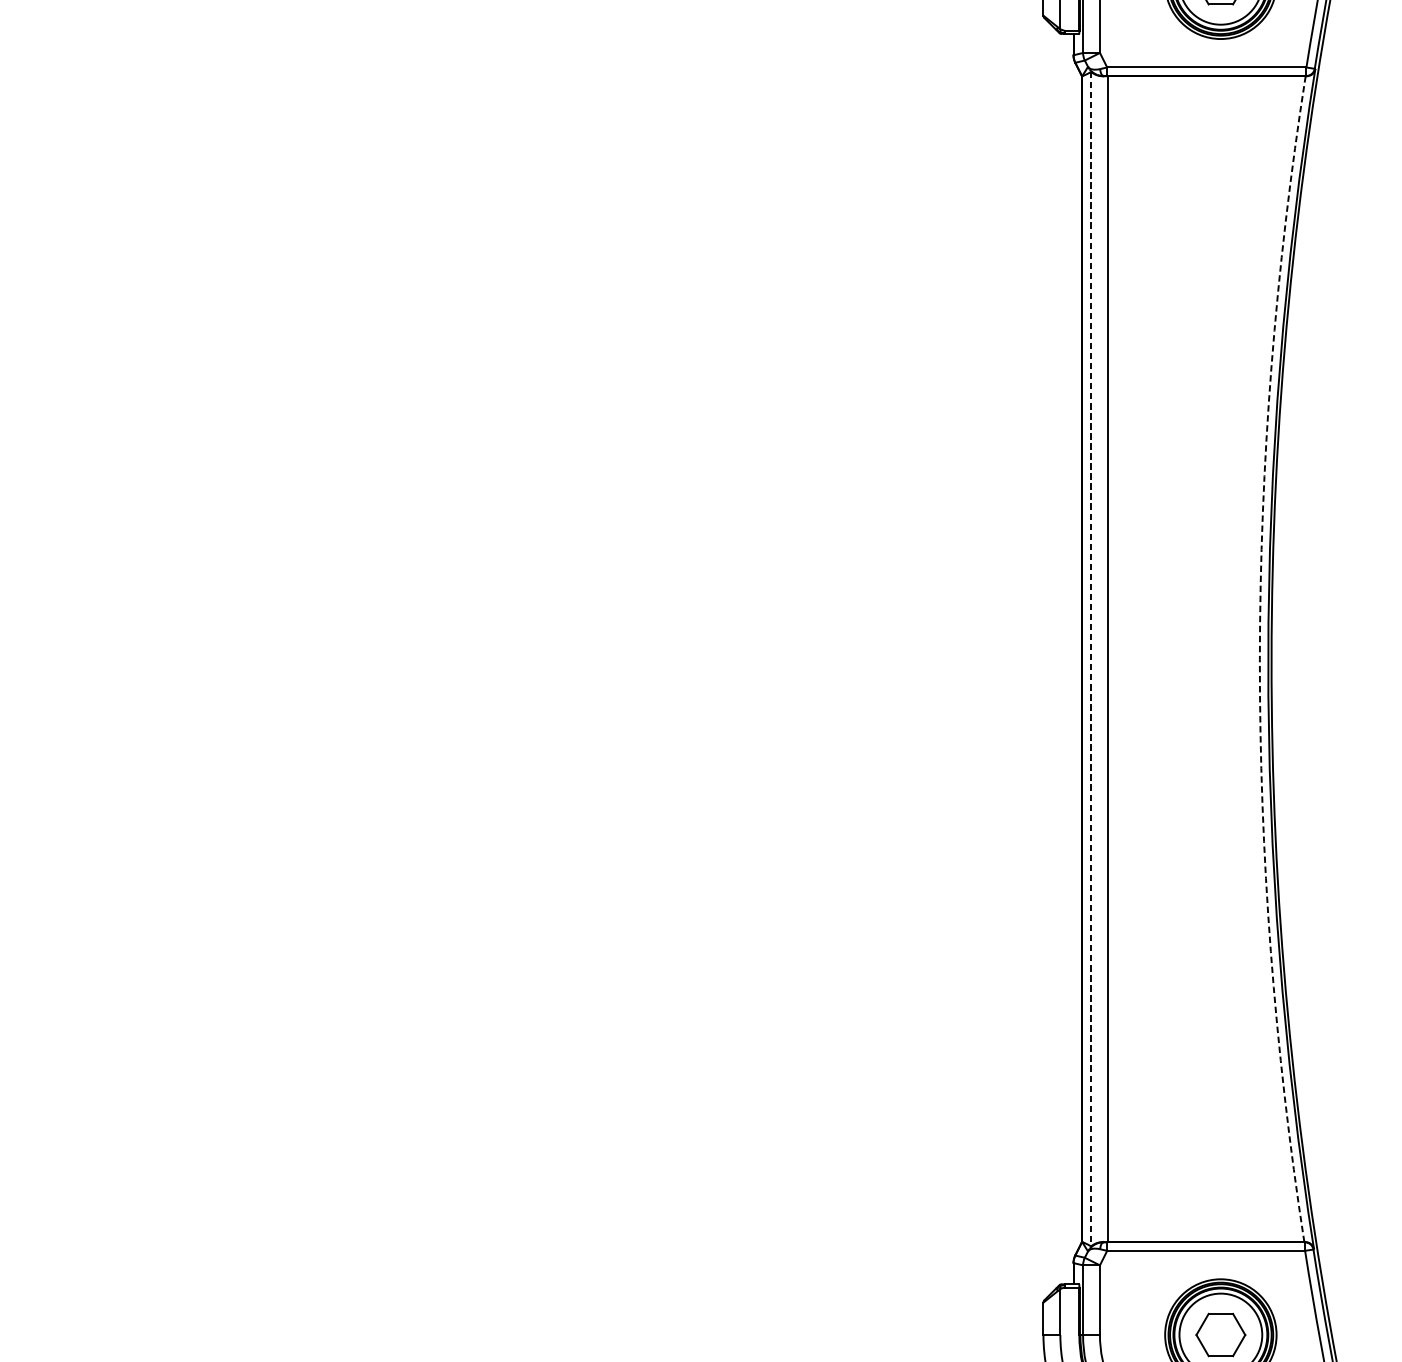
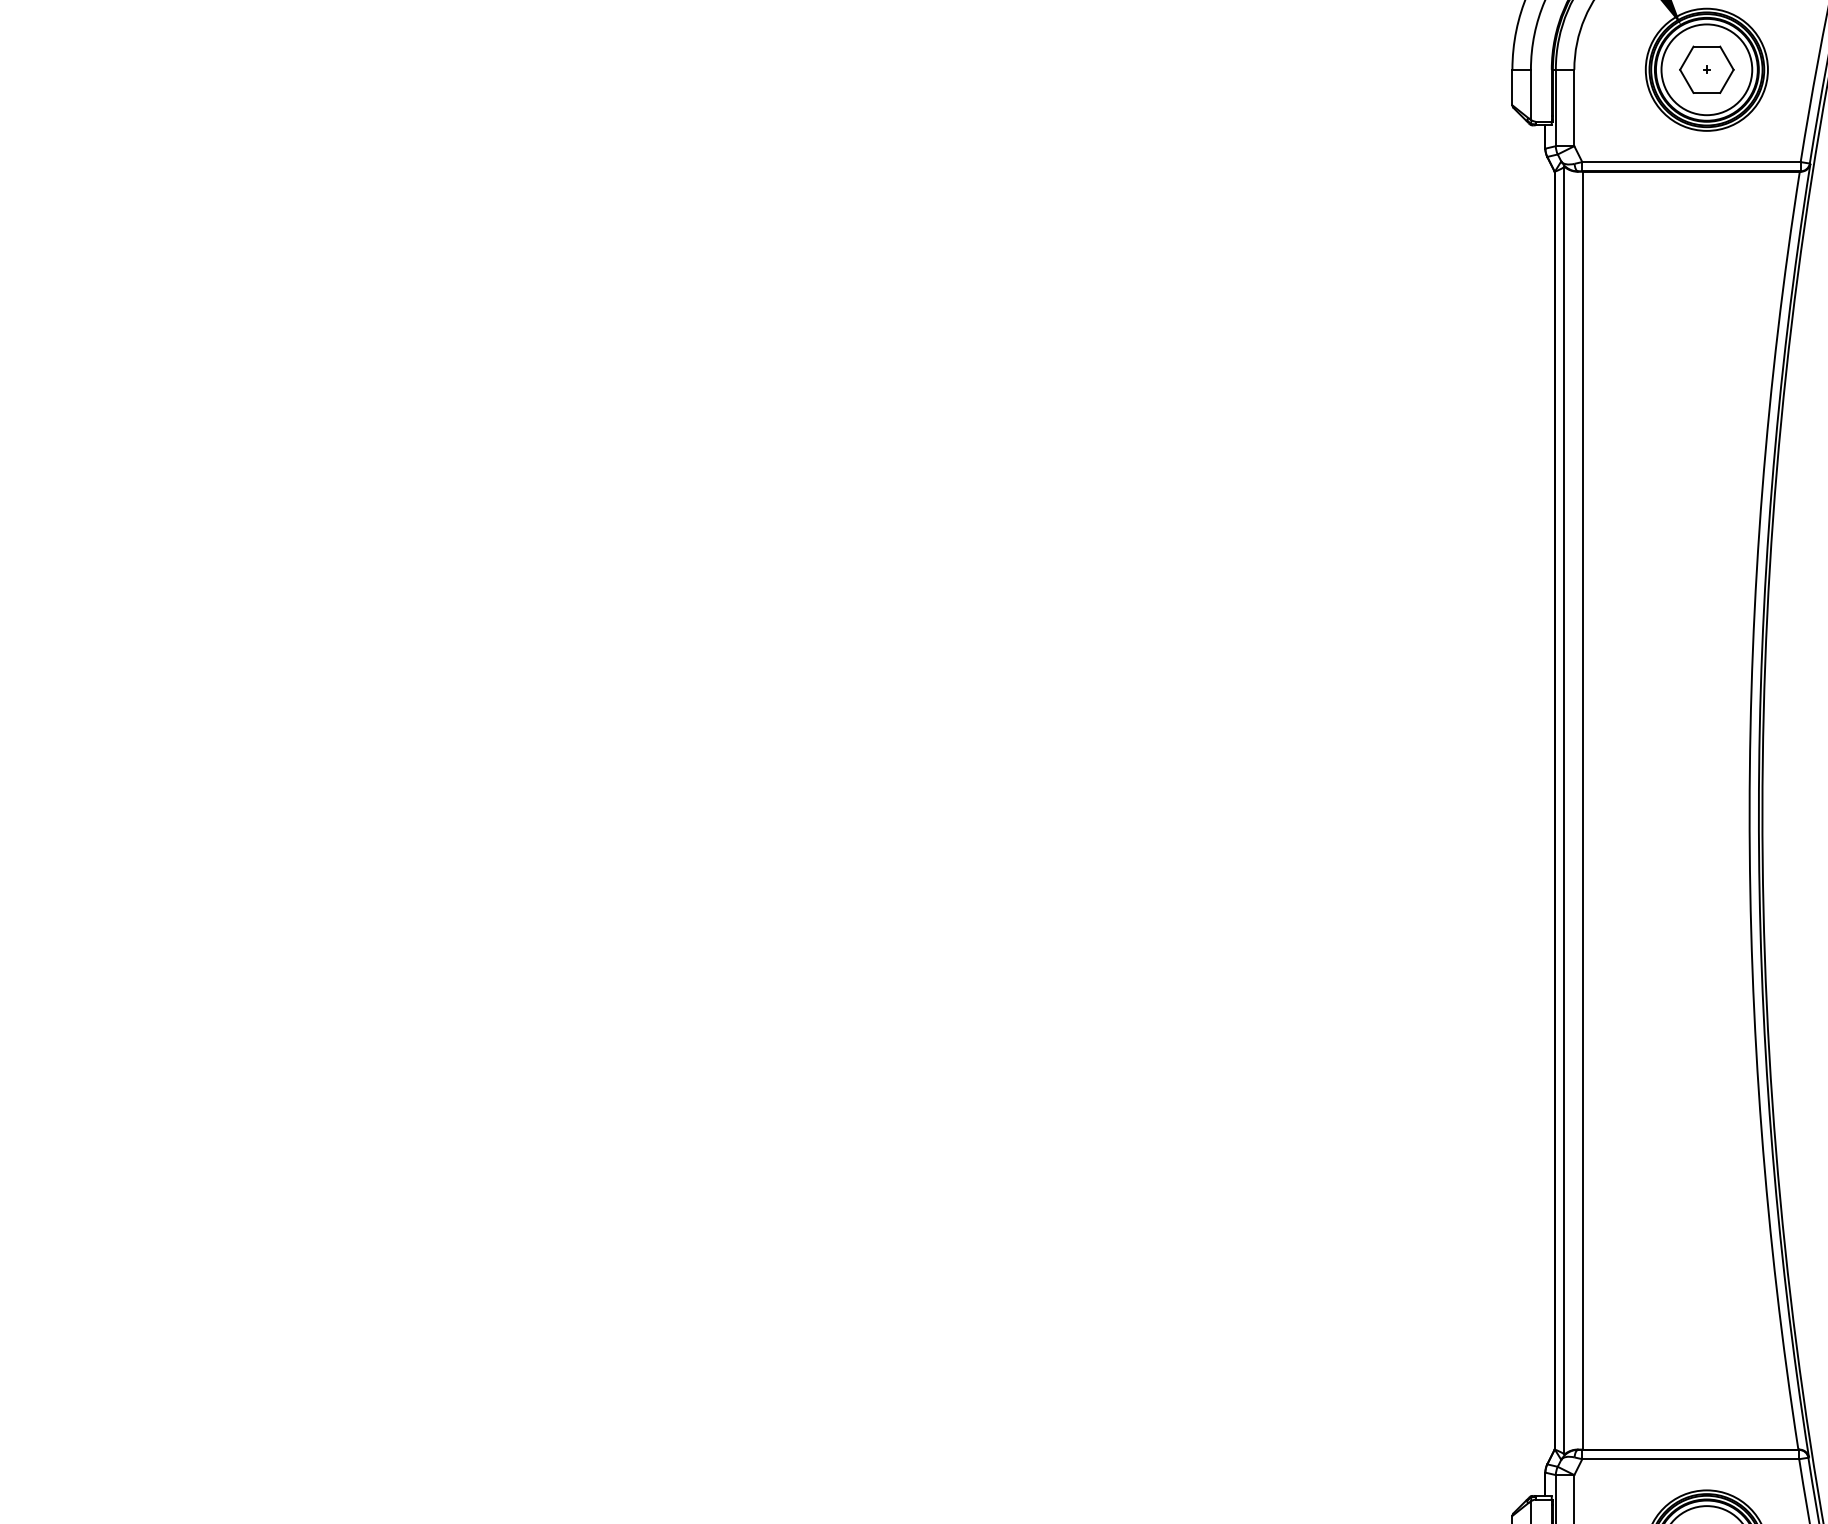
line: (1090, 659) -> (1564, 810), dashed -> solid
arc: (1259, 659) -> (1749, 810), dashed -> solid

